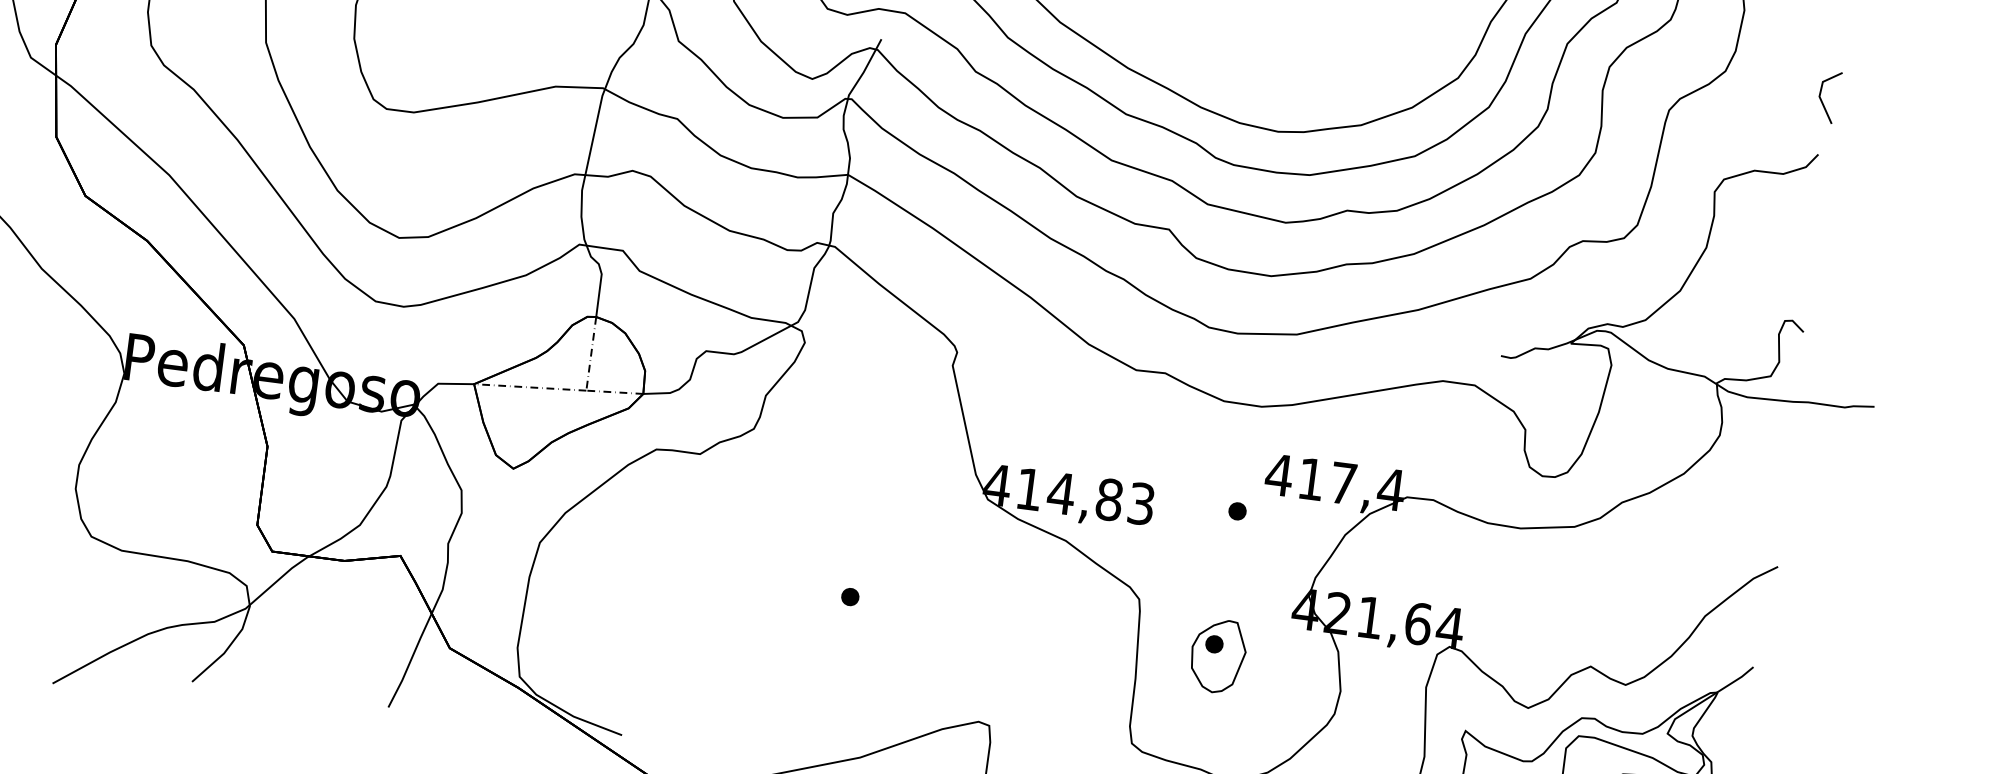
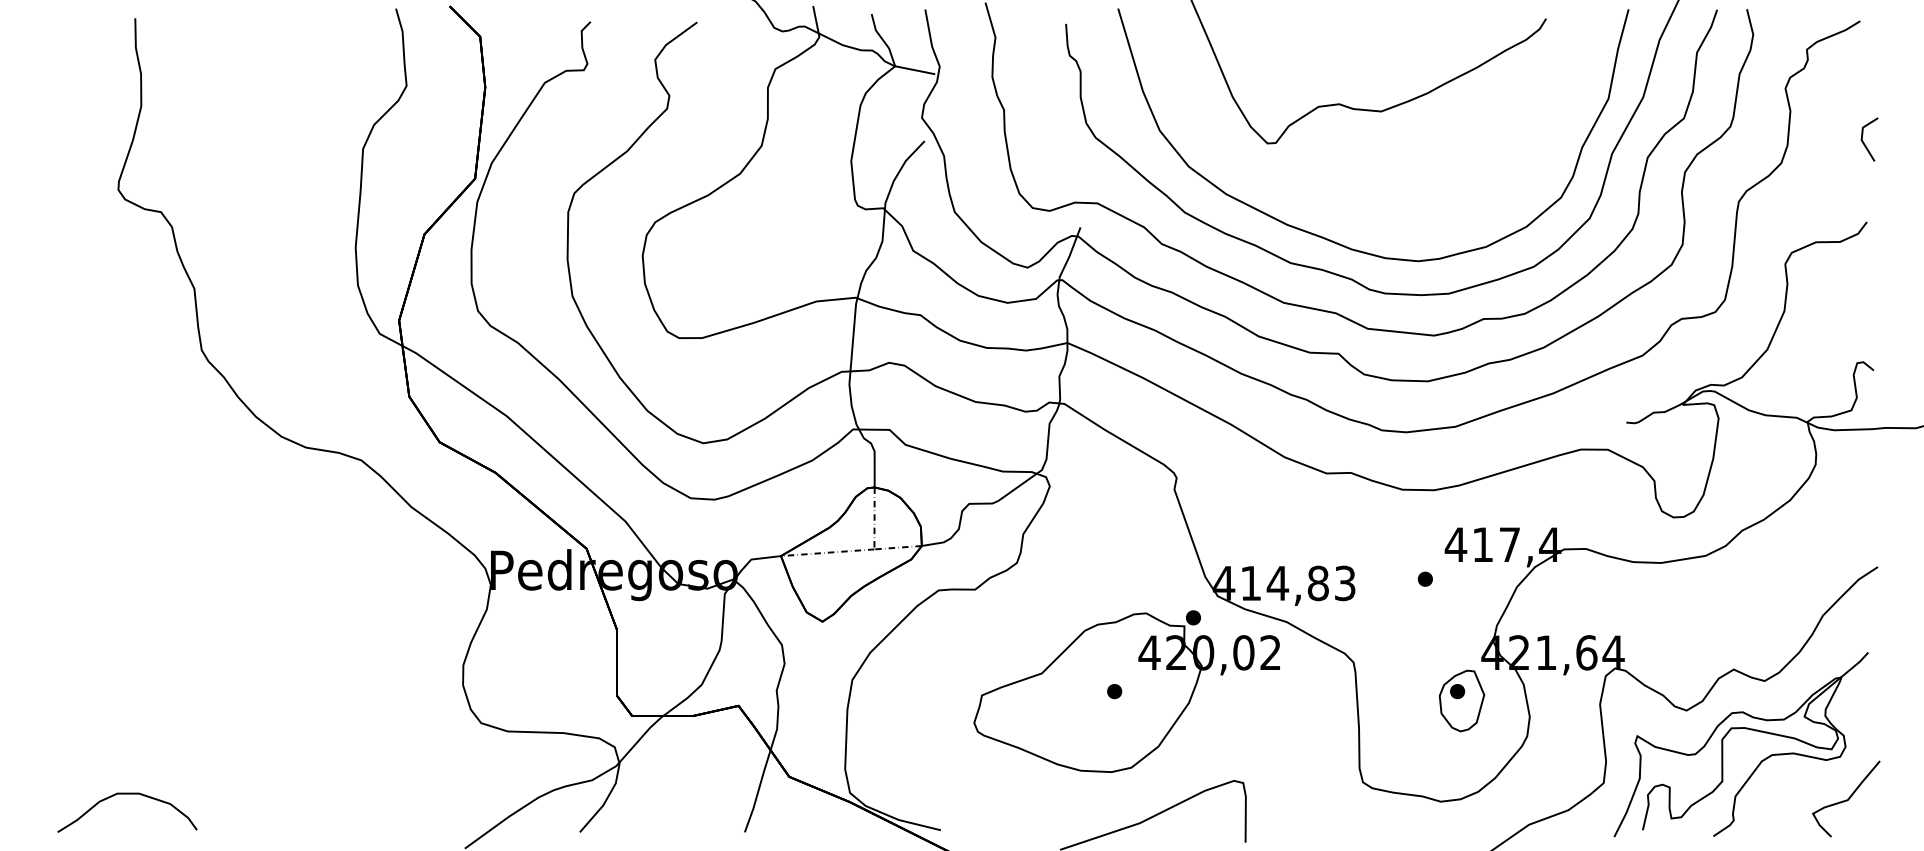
line: (1822, 99) -> (1864, 142), moved
part: (864, 598) -> (1126, 691), added
part: (1217, 655) -> (1461, 700), moved

